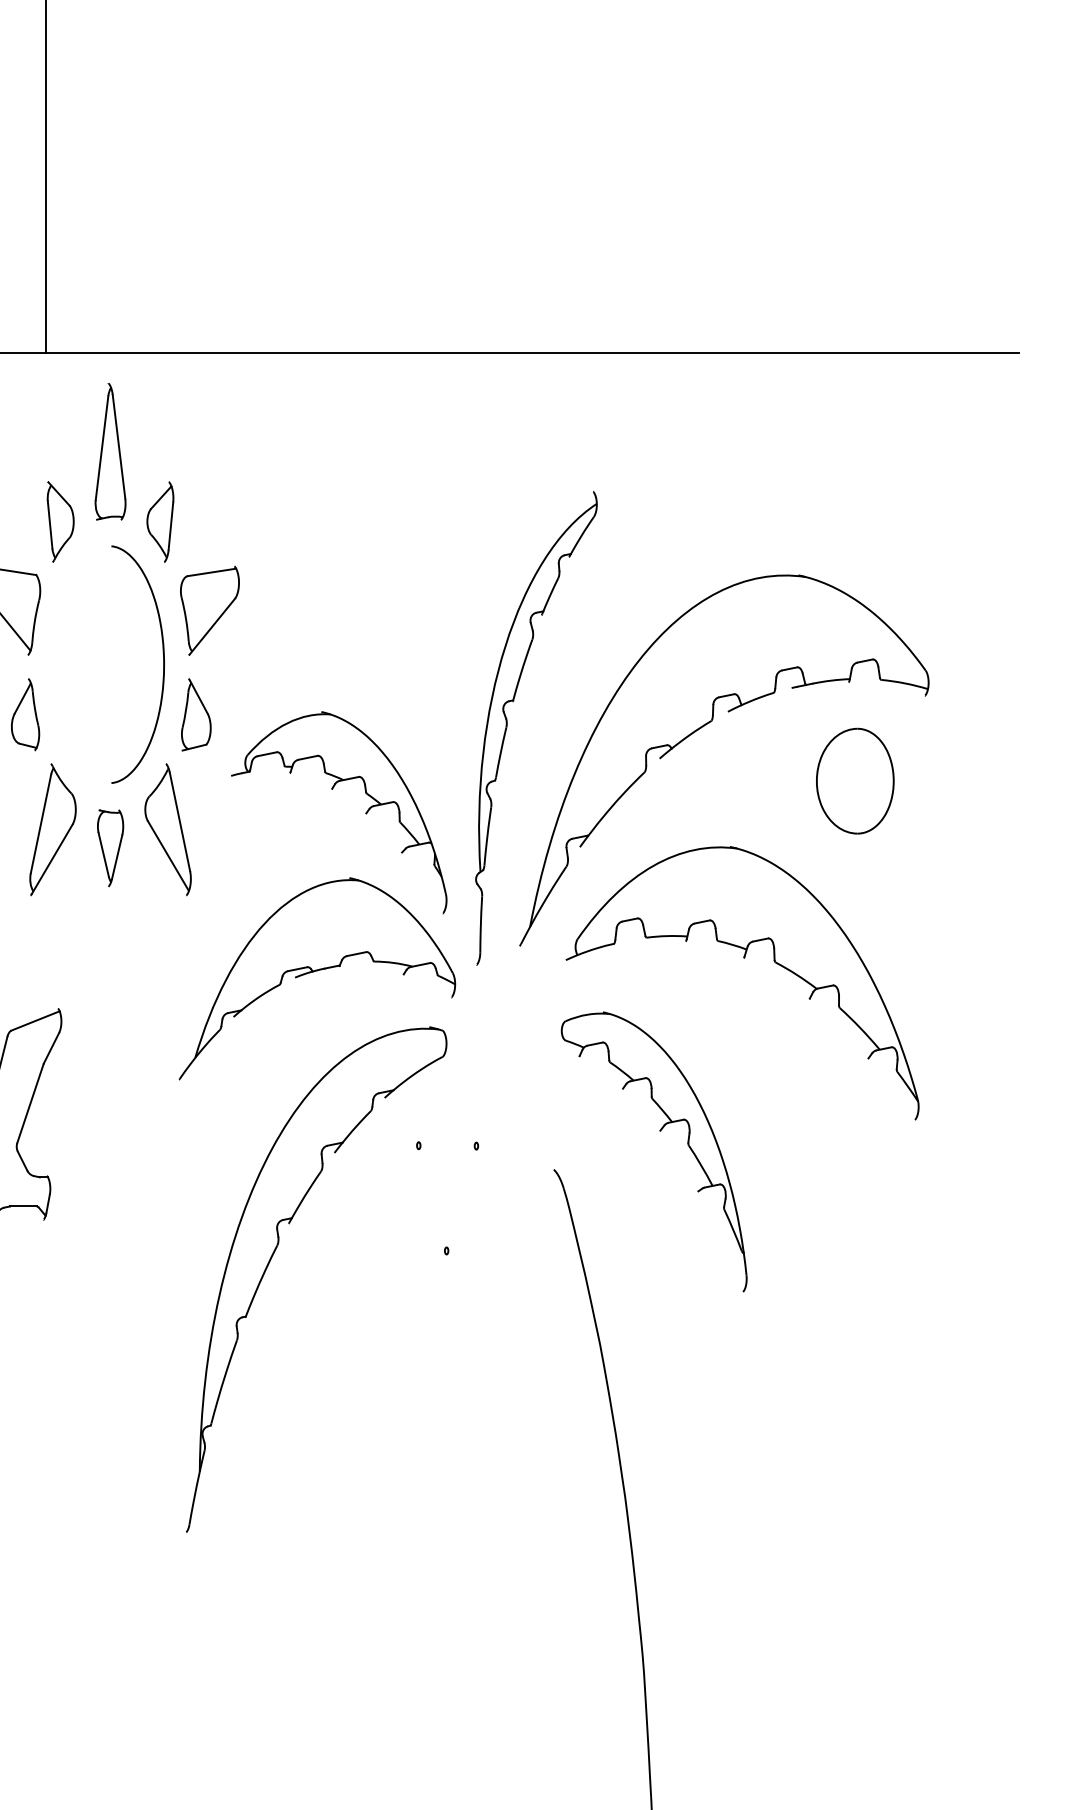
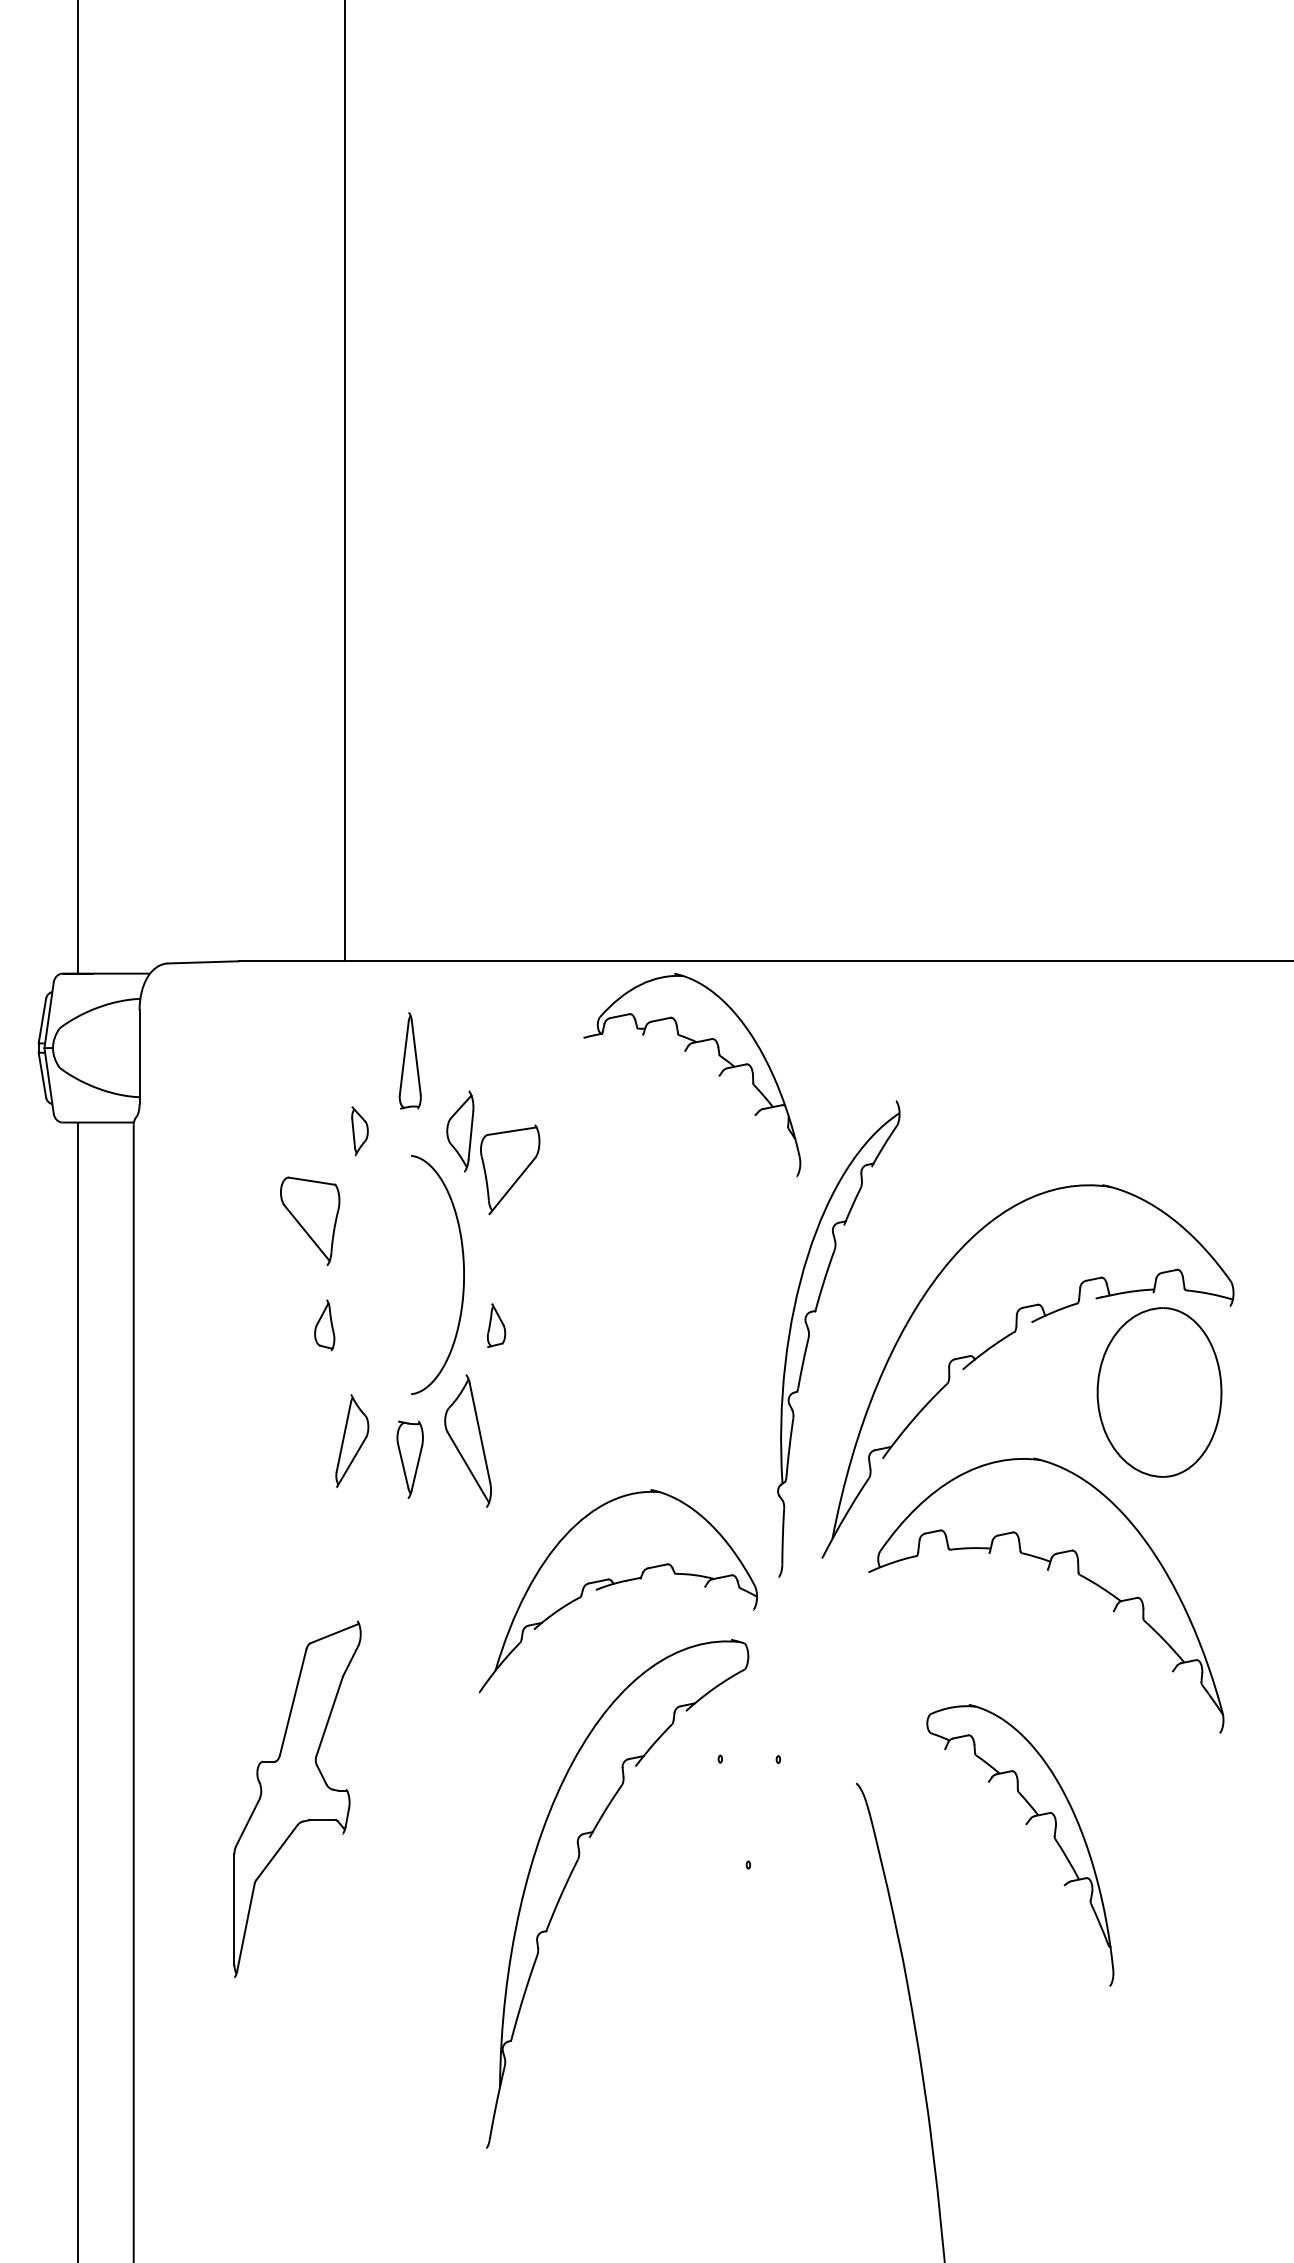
part: (110, 451) -> (410, 1060), size x0.7
part: (60, 522) -> (359, 1131), size x0.6
part: (210, 610) -> (510, 1169), moved
part: (25, 714) -> (324, 1325), size x0.7
part: (196, 714) -> (496, 1325), size x0.6
part: (855, 780) -> (1159, 1391), size x1.6
part: (333, 789) -> (686, 1051), moved
part: (53, 829) -> (352, 1440), size x0.7
part: (660, 1132) -> (1026, 1825), moved

